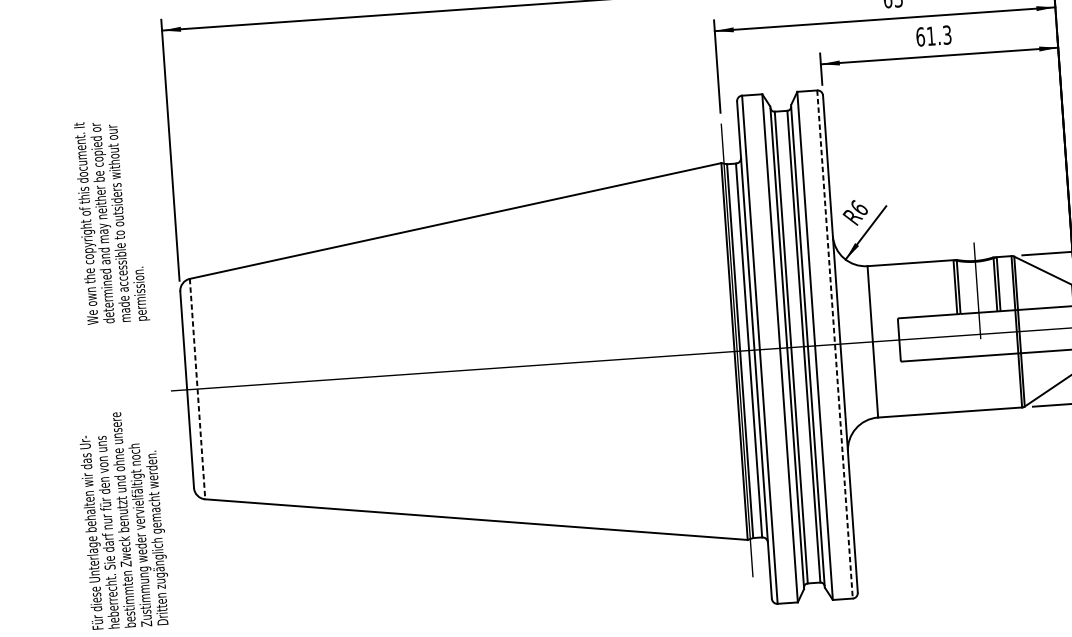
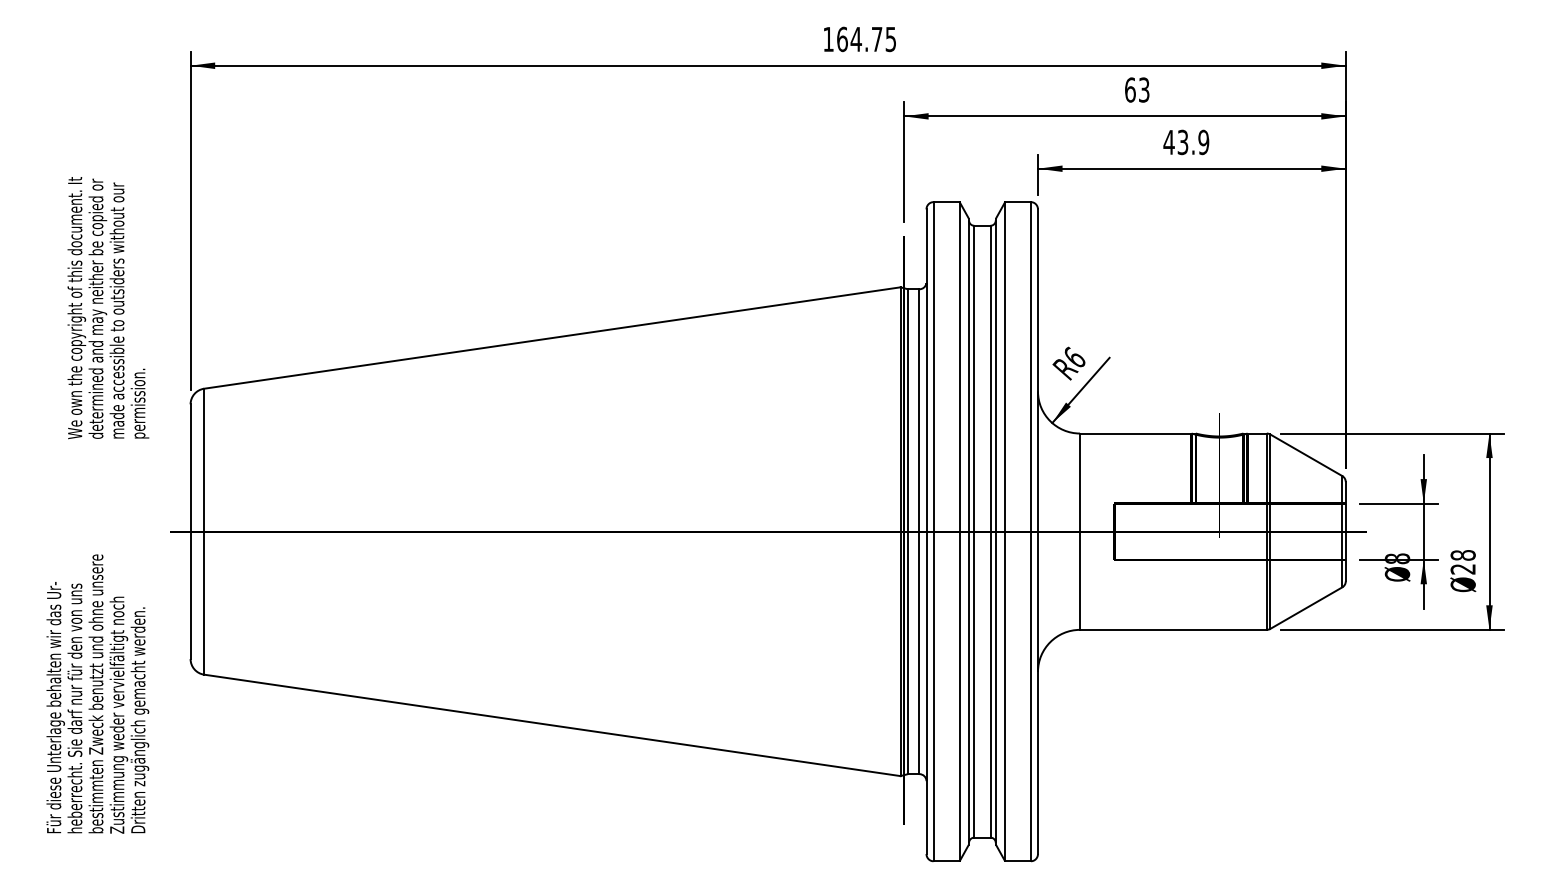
text: (933, 36) -> (1186, 142), 61.3 -> 43.9
line: (834, 344) -> (1030, 531), dashed -> solid
line: (197, 388) -> (204, 531), dashed -> solid

